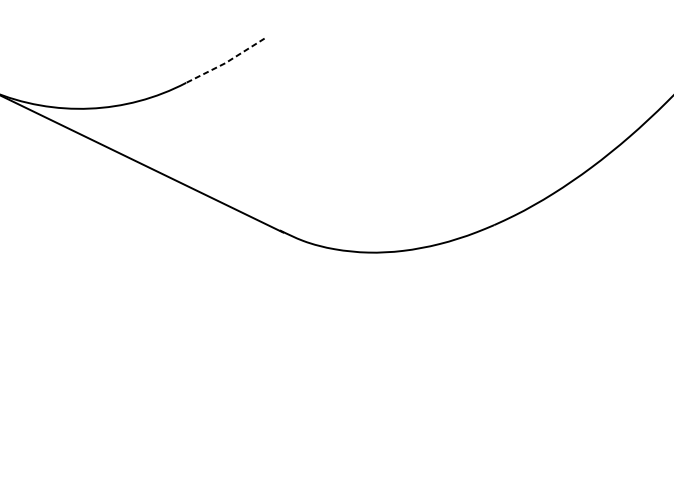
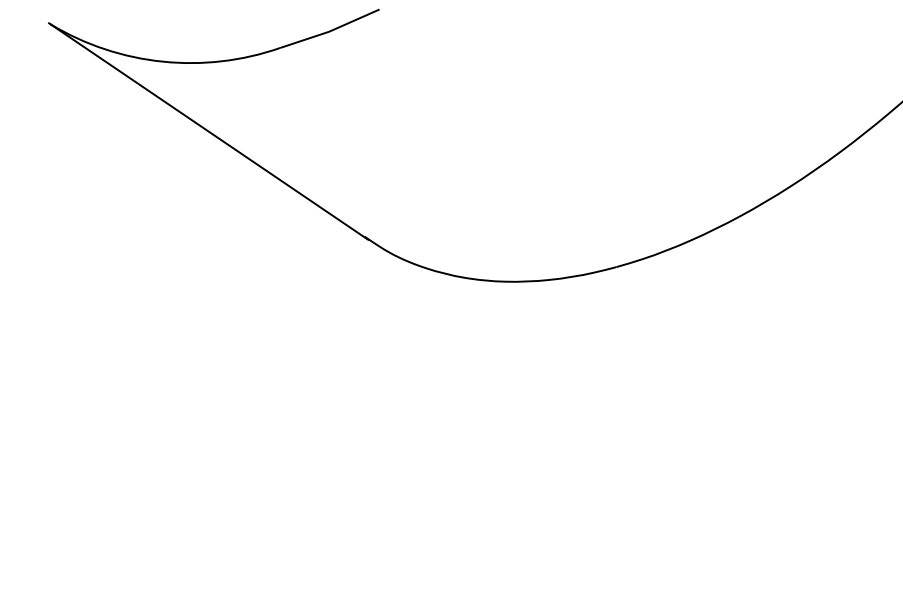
line: (226, 62) -> (330, 31), dashed -> solid

